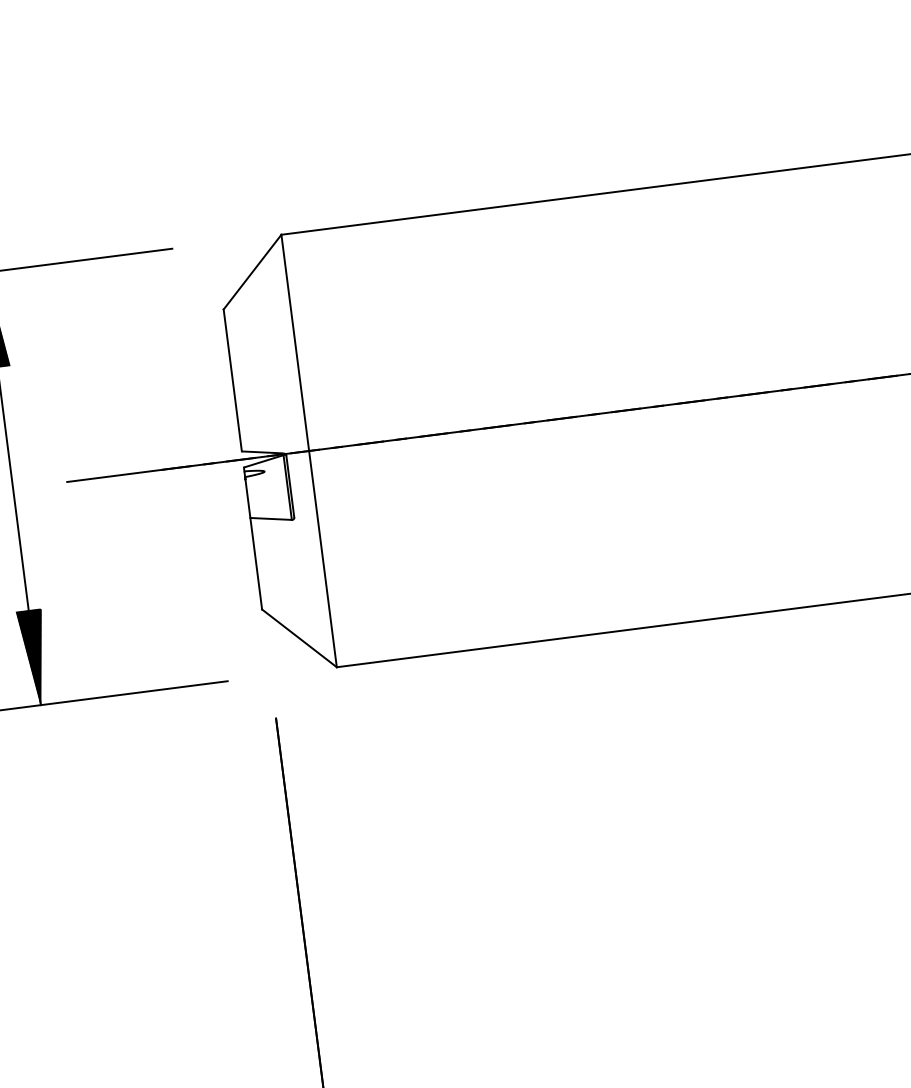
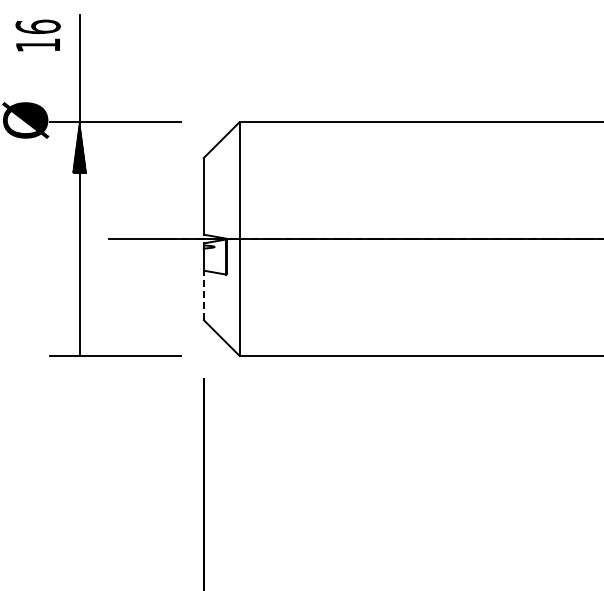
line: (255, 563) -> (203, 295), solid -> dashed
hatch: (34, 656) -> (79, 329), removed

